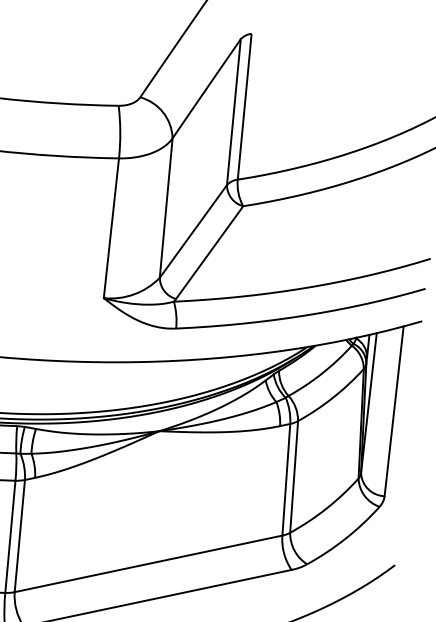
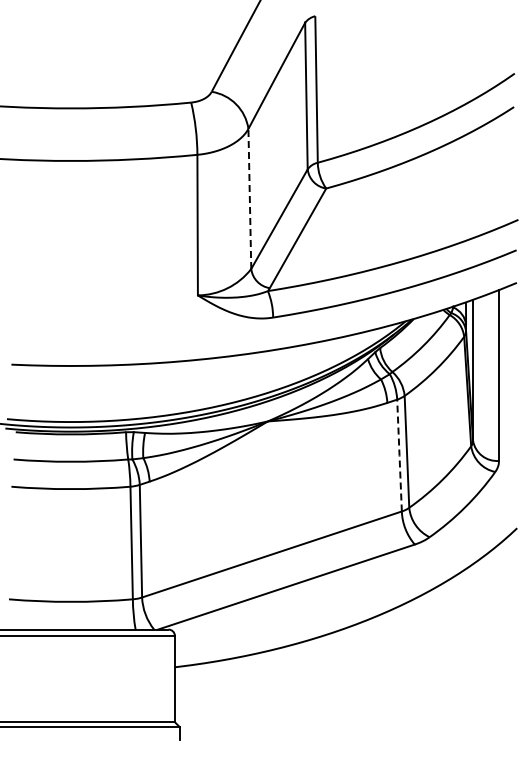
line: (165, 207) -> (249, 198), solid -> dashed
line: (286, 479) -> (399, 455), solid -> dashed

